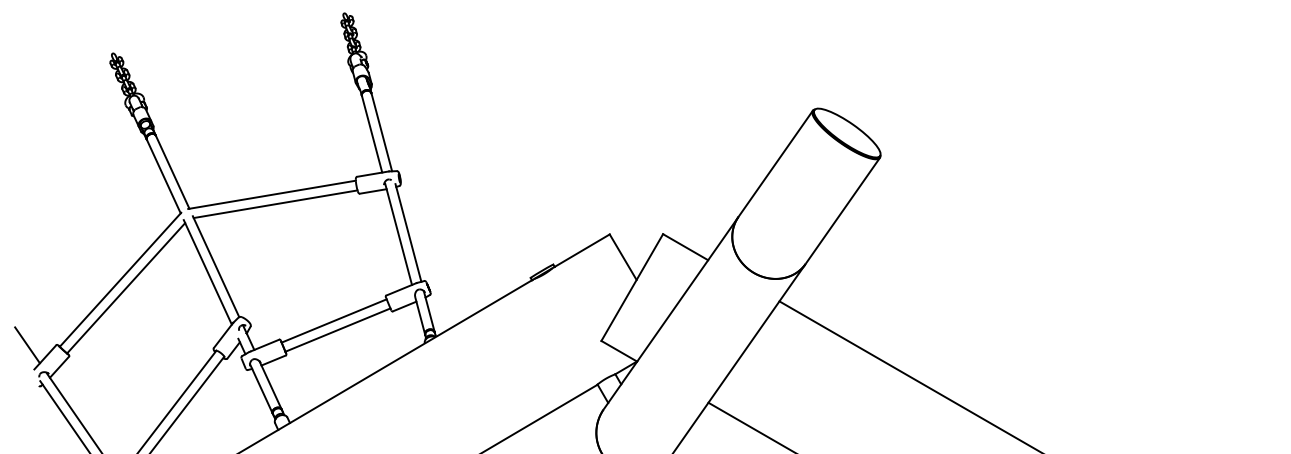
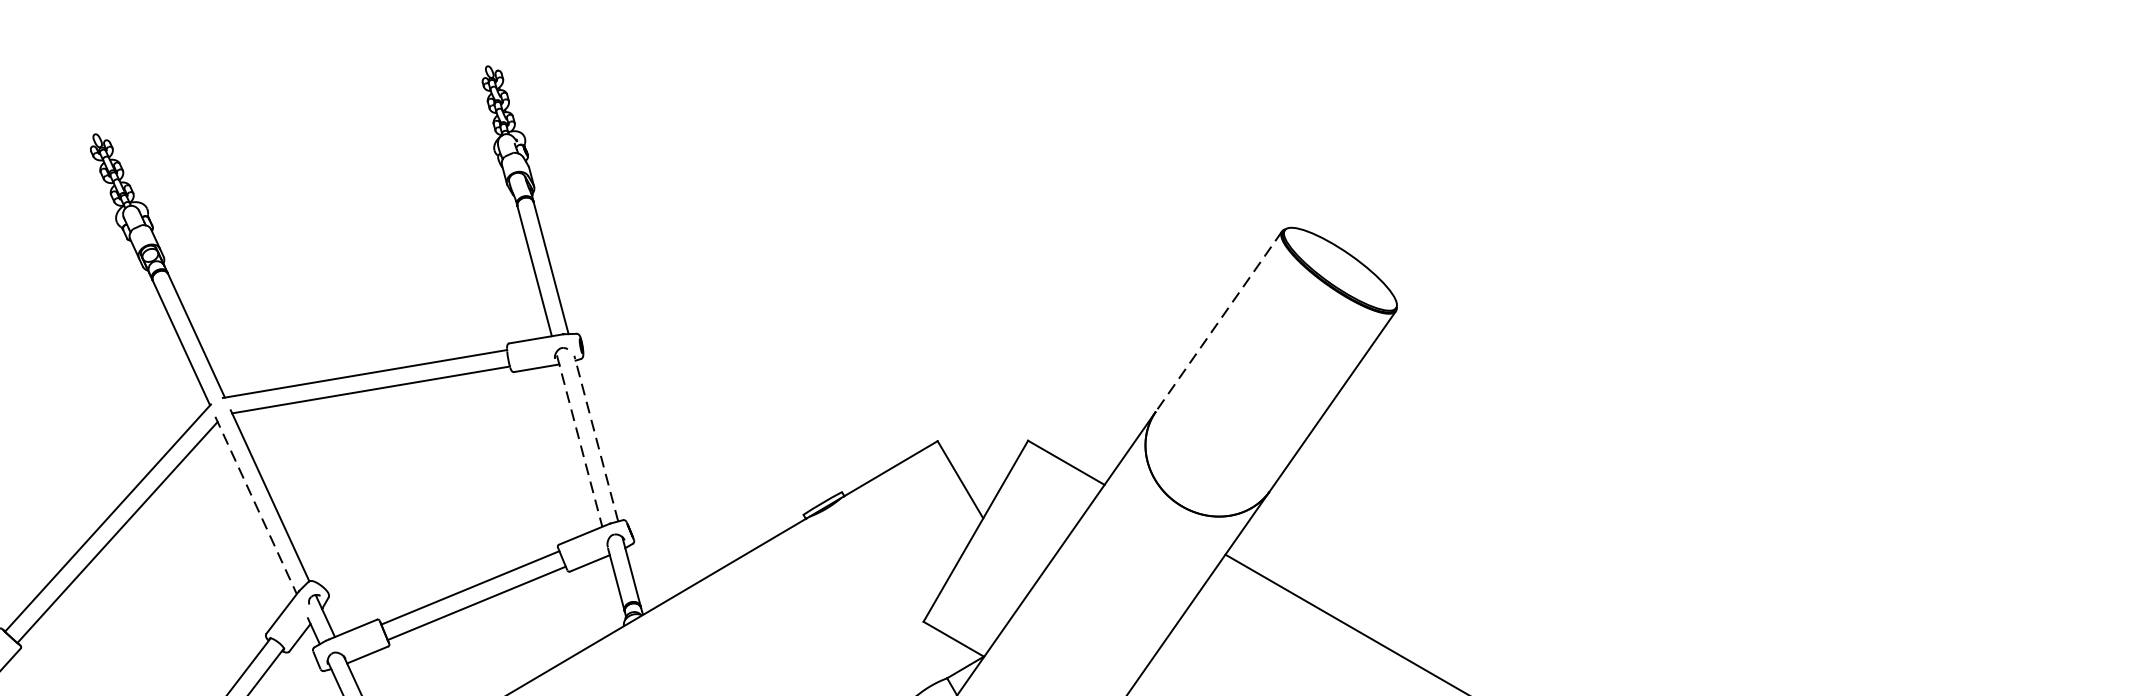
line: (775, 163) -> (1218, 320), solid -> dashed
line: (408, 232) -> (596, 437), solid -> dashed
line: (398, 234) -> (579, 441), solid -> dashed
line: (207, 272) -> (255, 505), solid -> dashed

